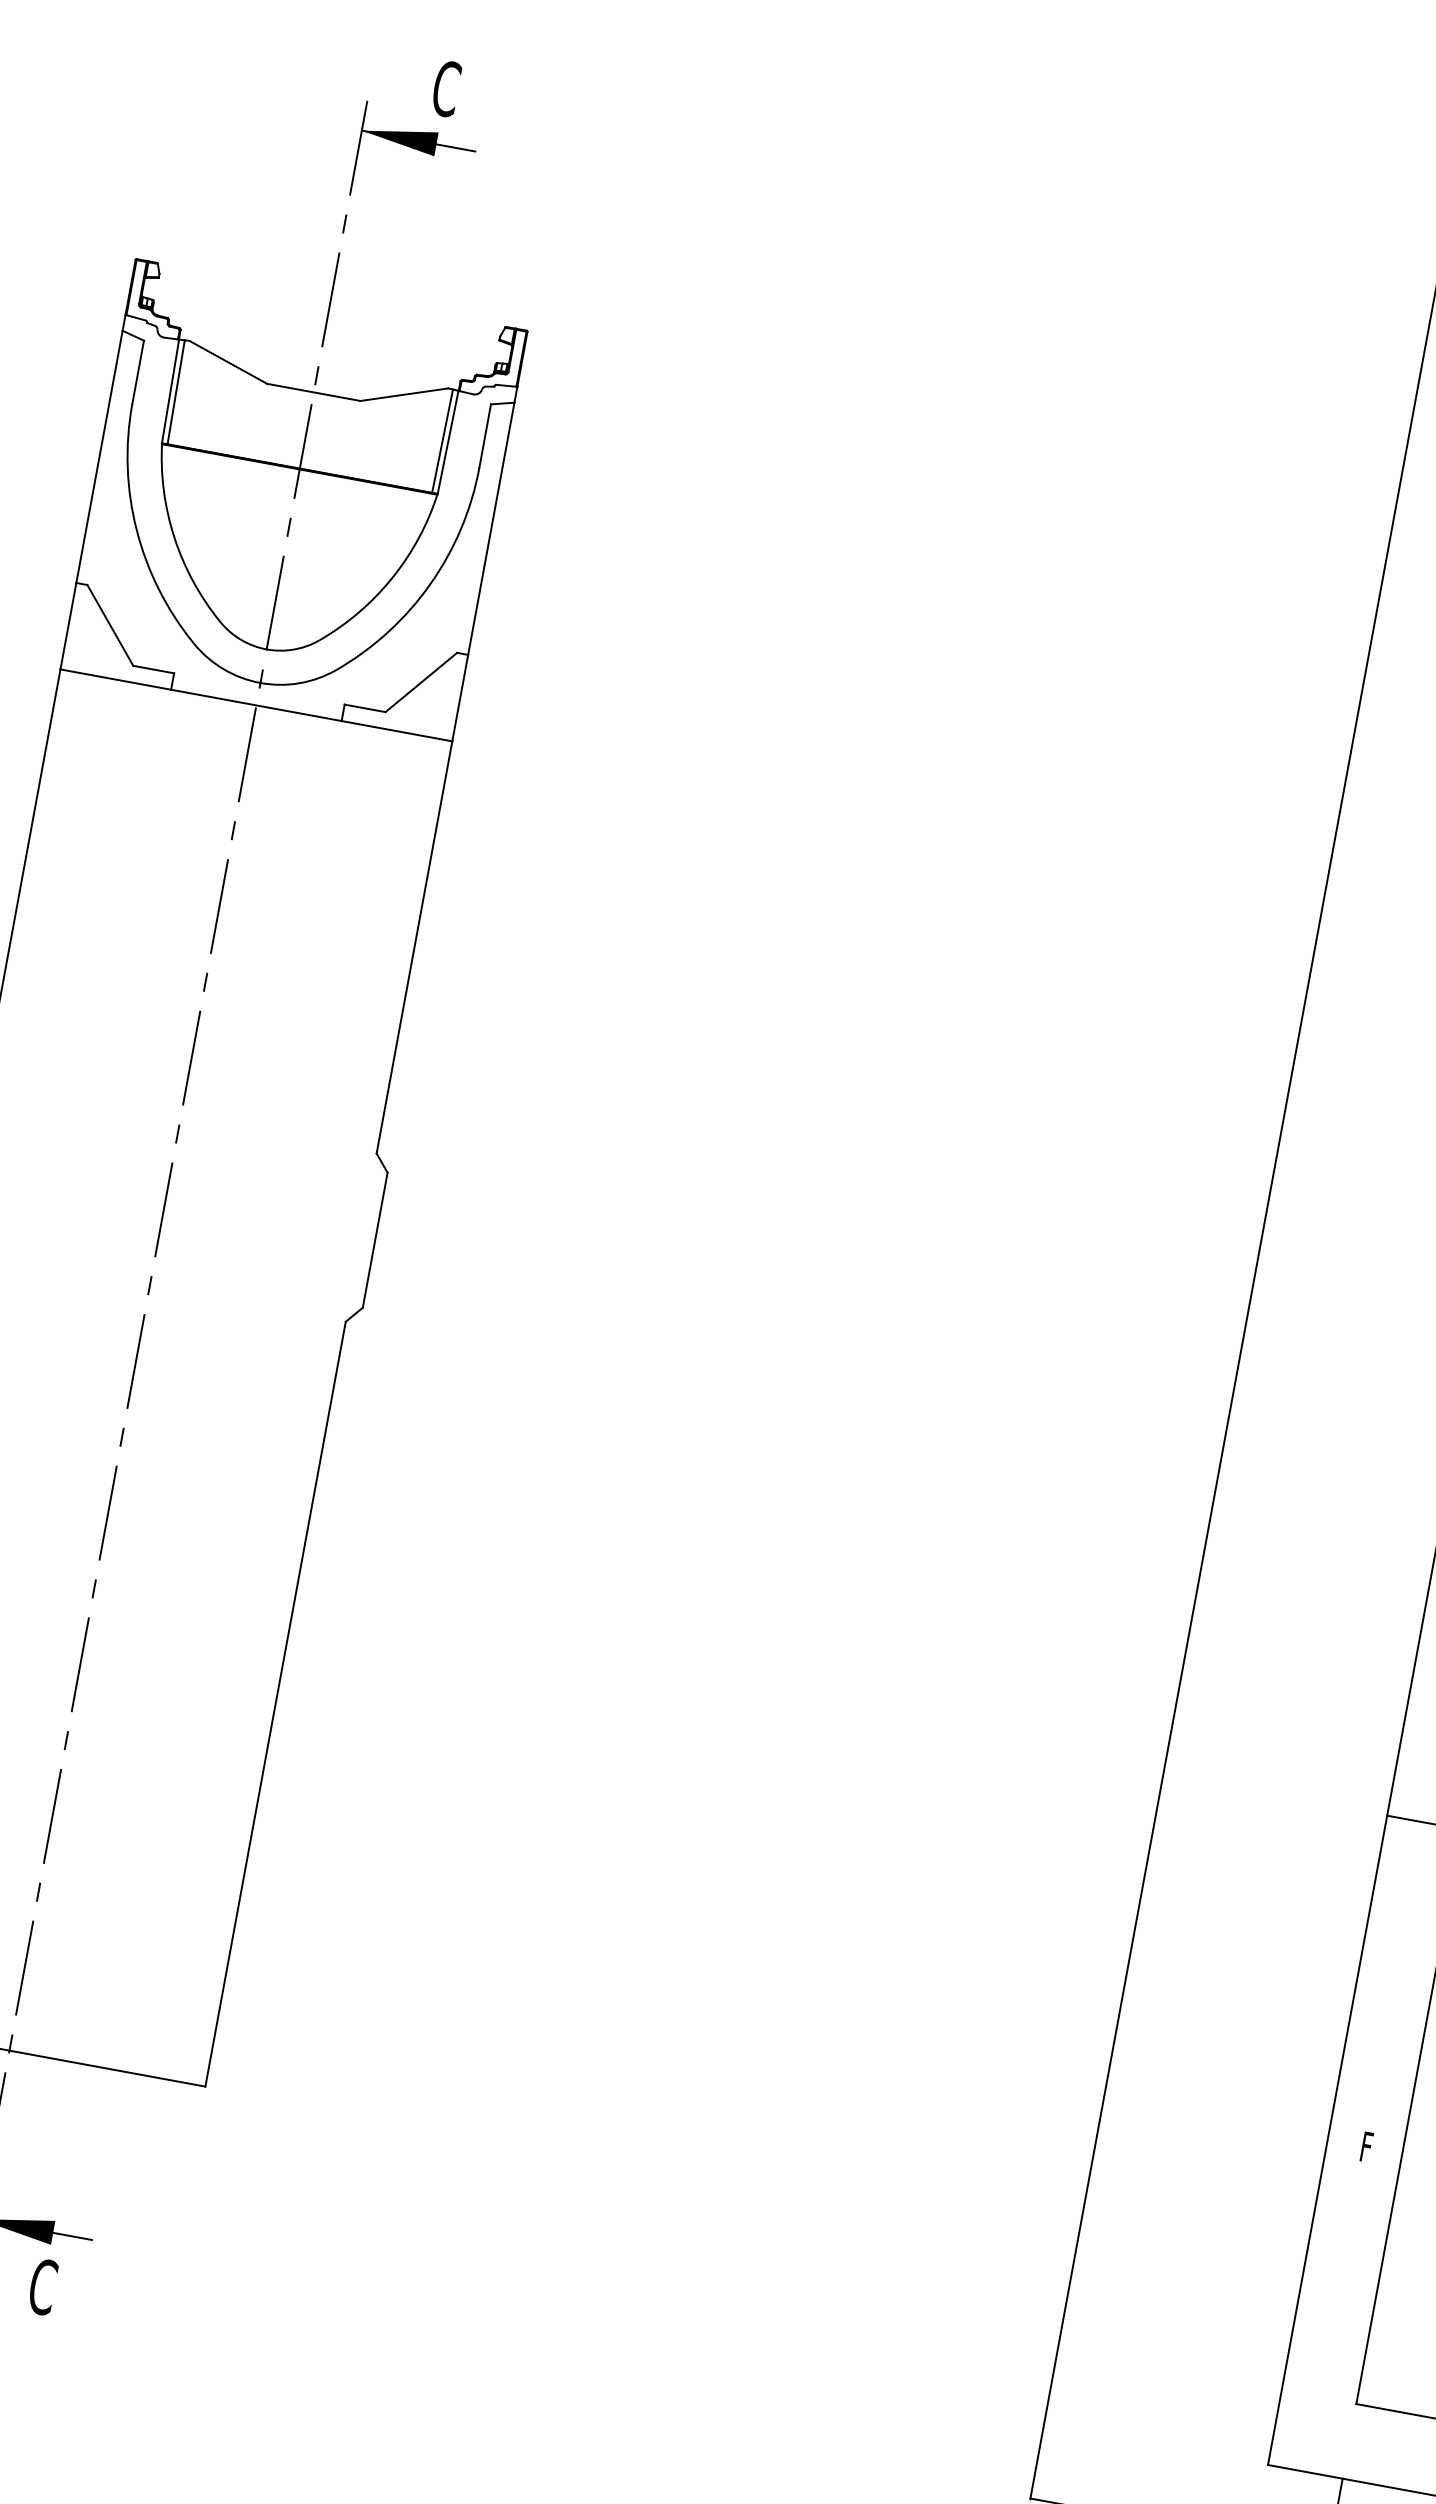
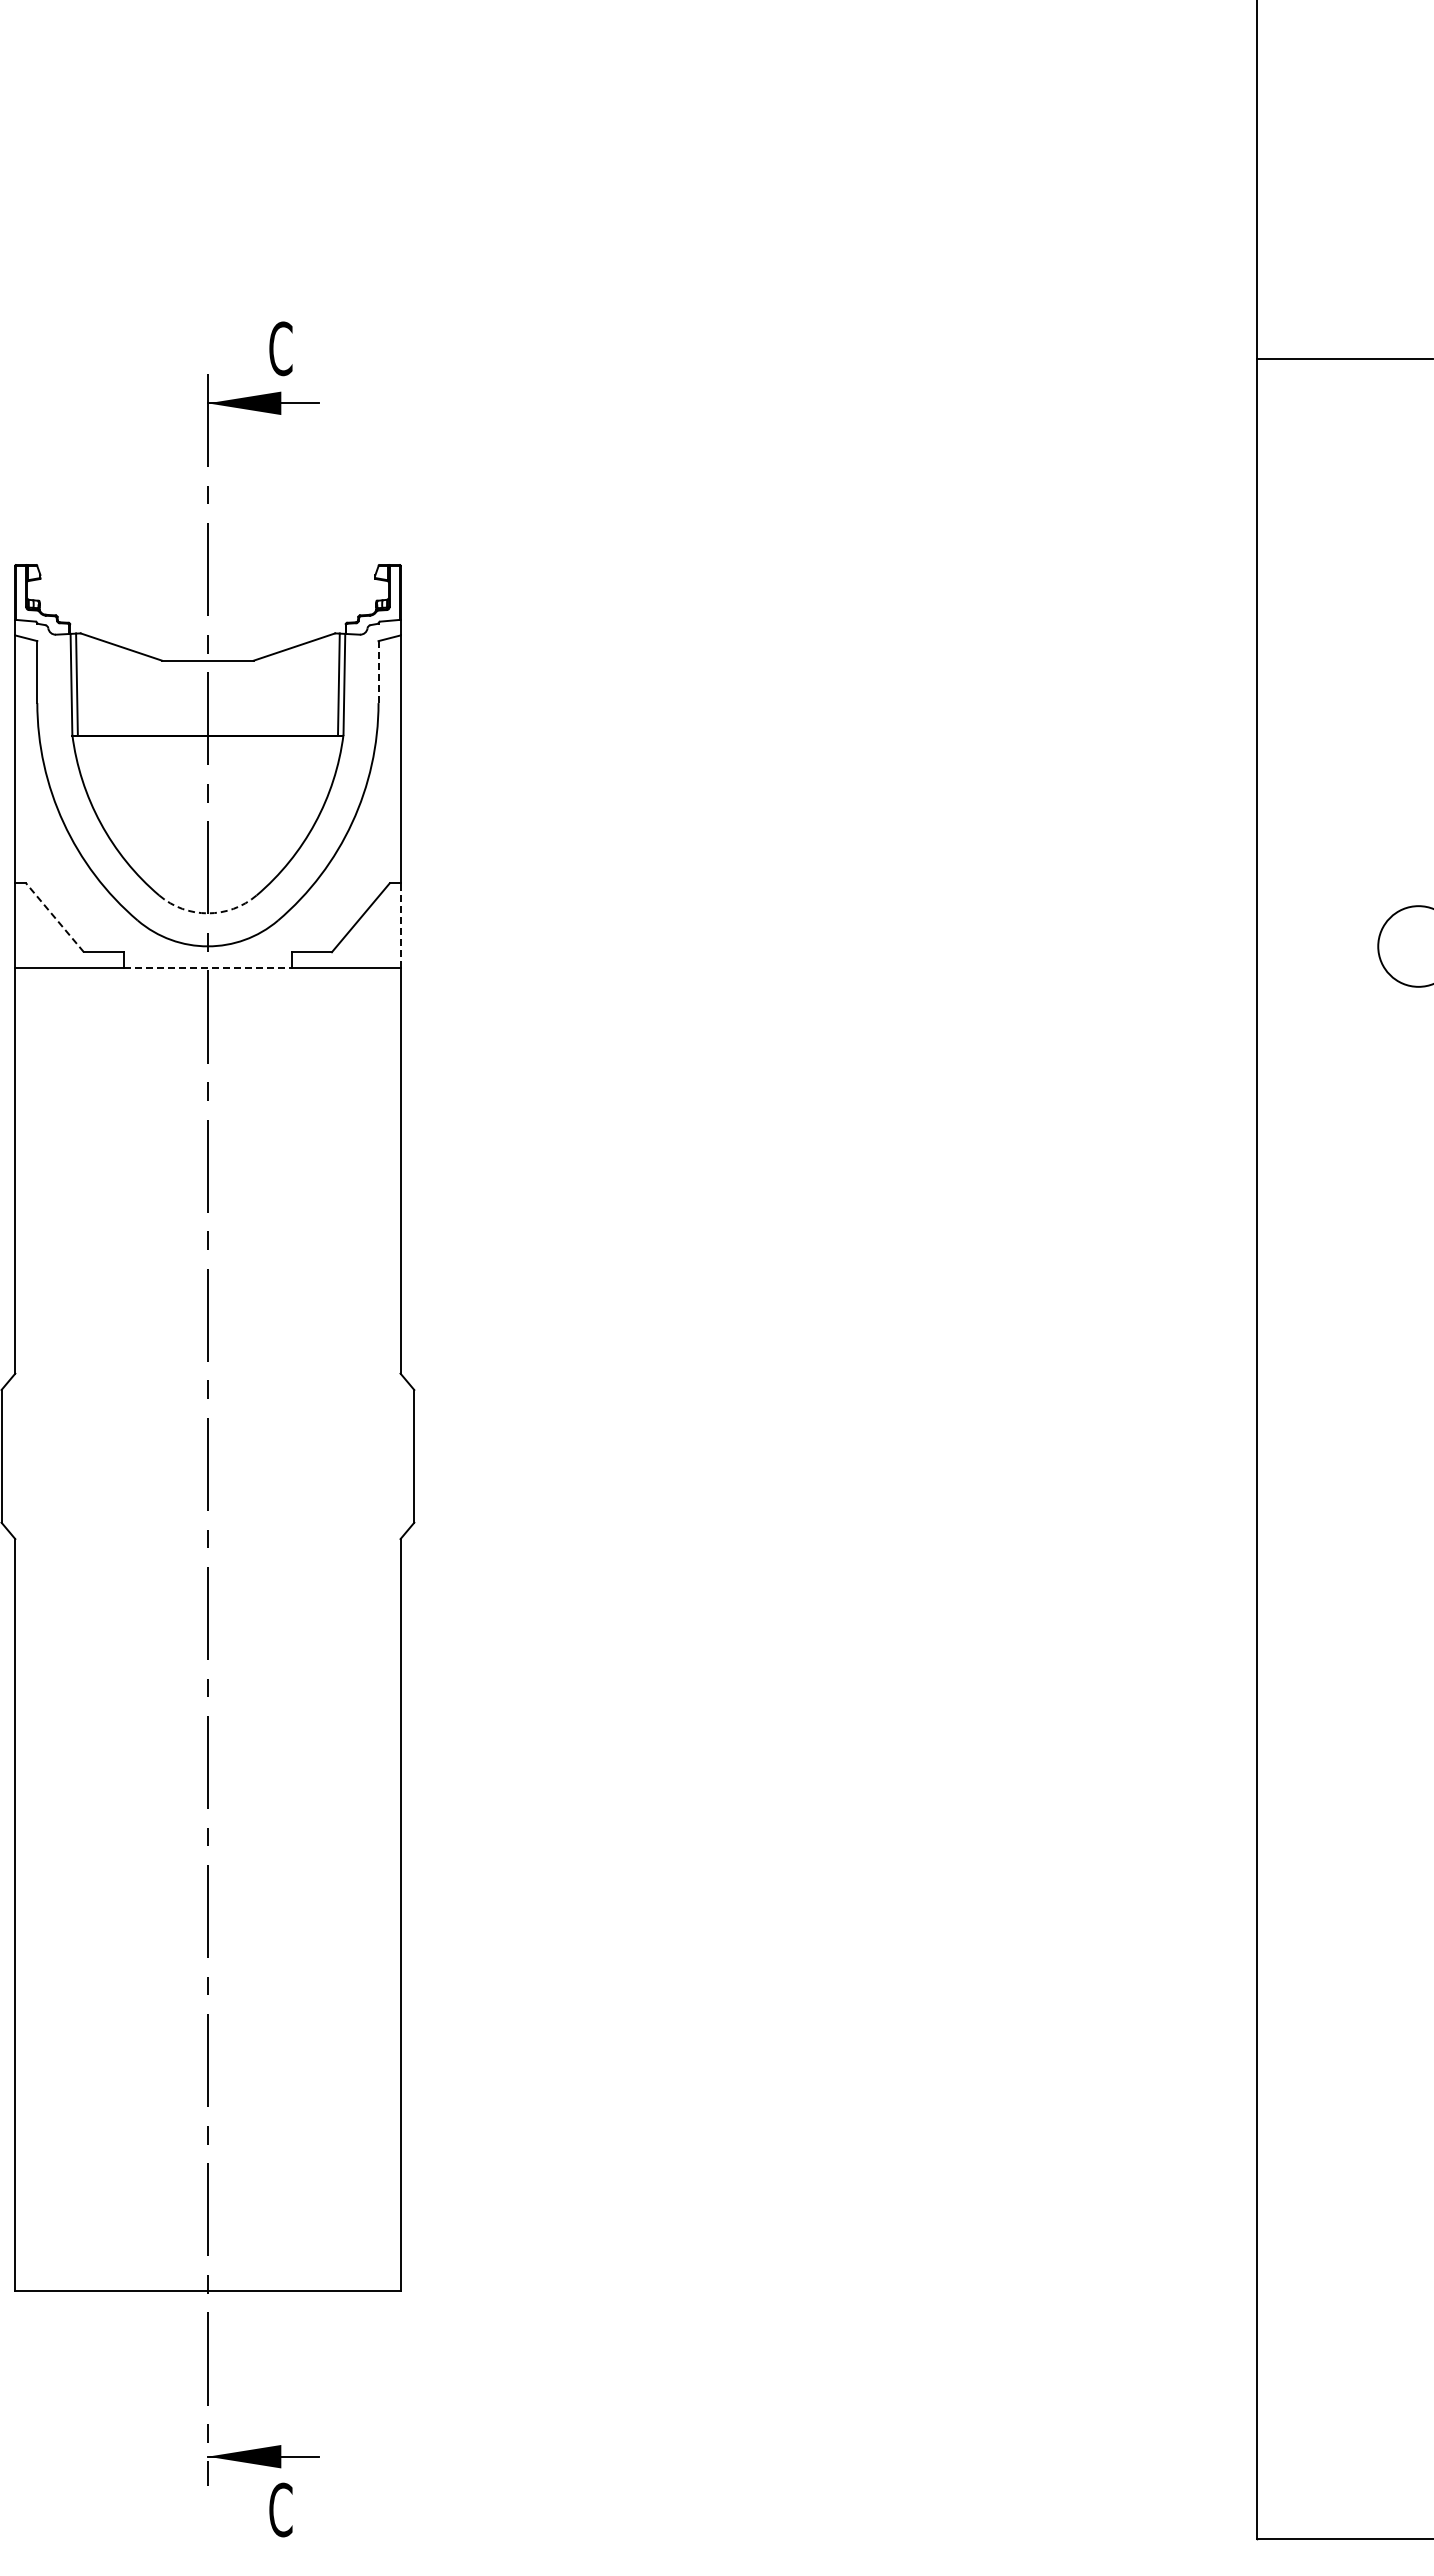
line: (485, 436) -> (378, 672), solid -> dashed
line: (110, 625) -> (55, 917), solid -> dashed
arc: (266, 649) -> (207, 913), solid -> dashed
line: (460, 697) -> (400, 925), solid -> dashed
line: (255, 705) -> (207, 968), solid -> dashed

